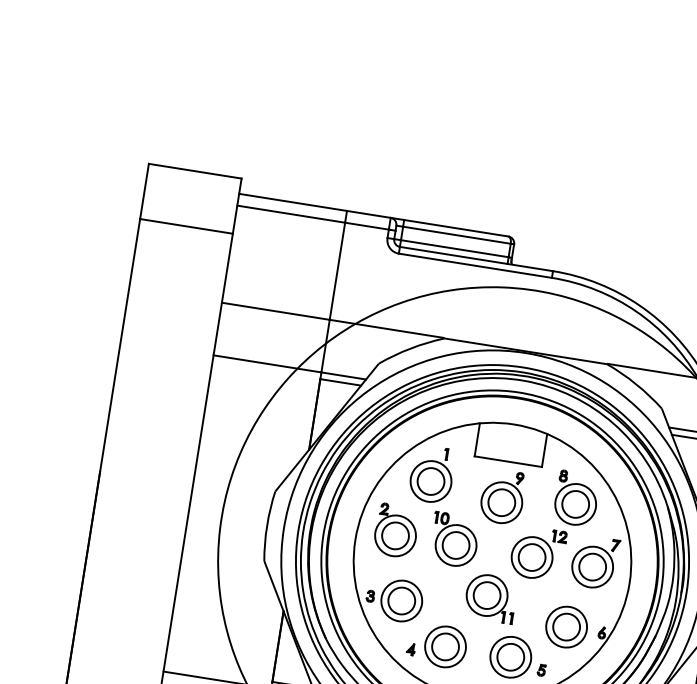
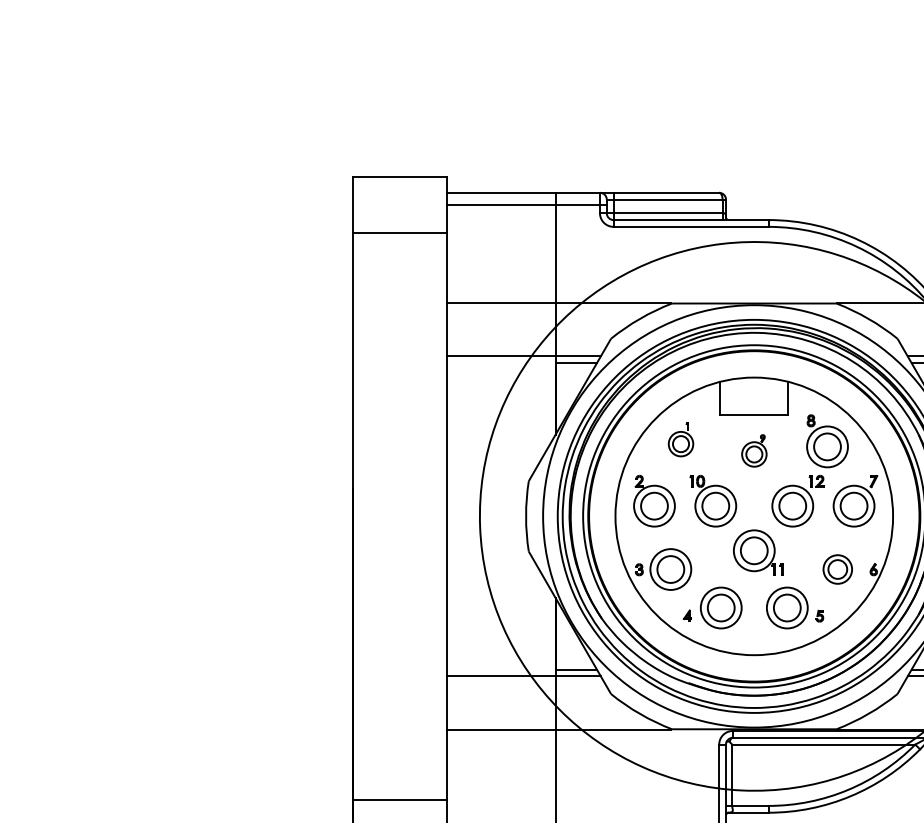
part: (431, 474) -> (680, 439), size x0.6
part: (503, 496) -> (754, 450), size x0.6
part: (566, 627) -> (837, 569), size x0.7

